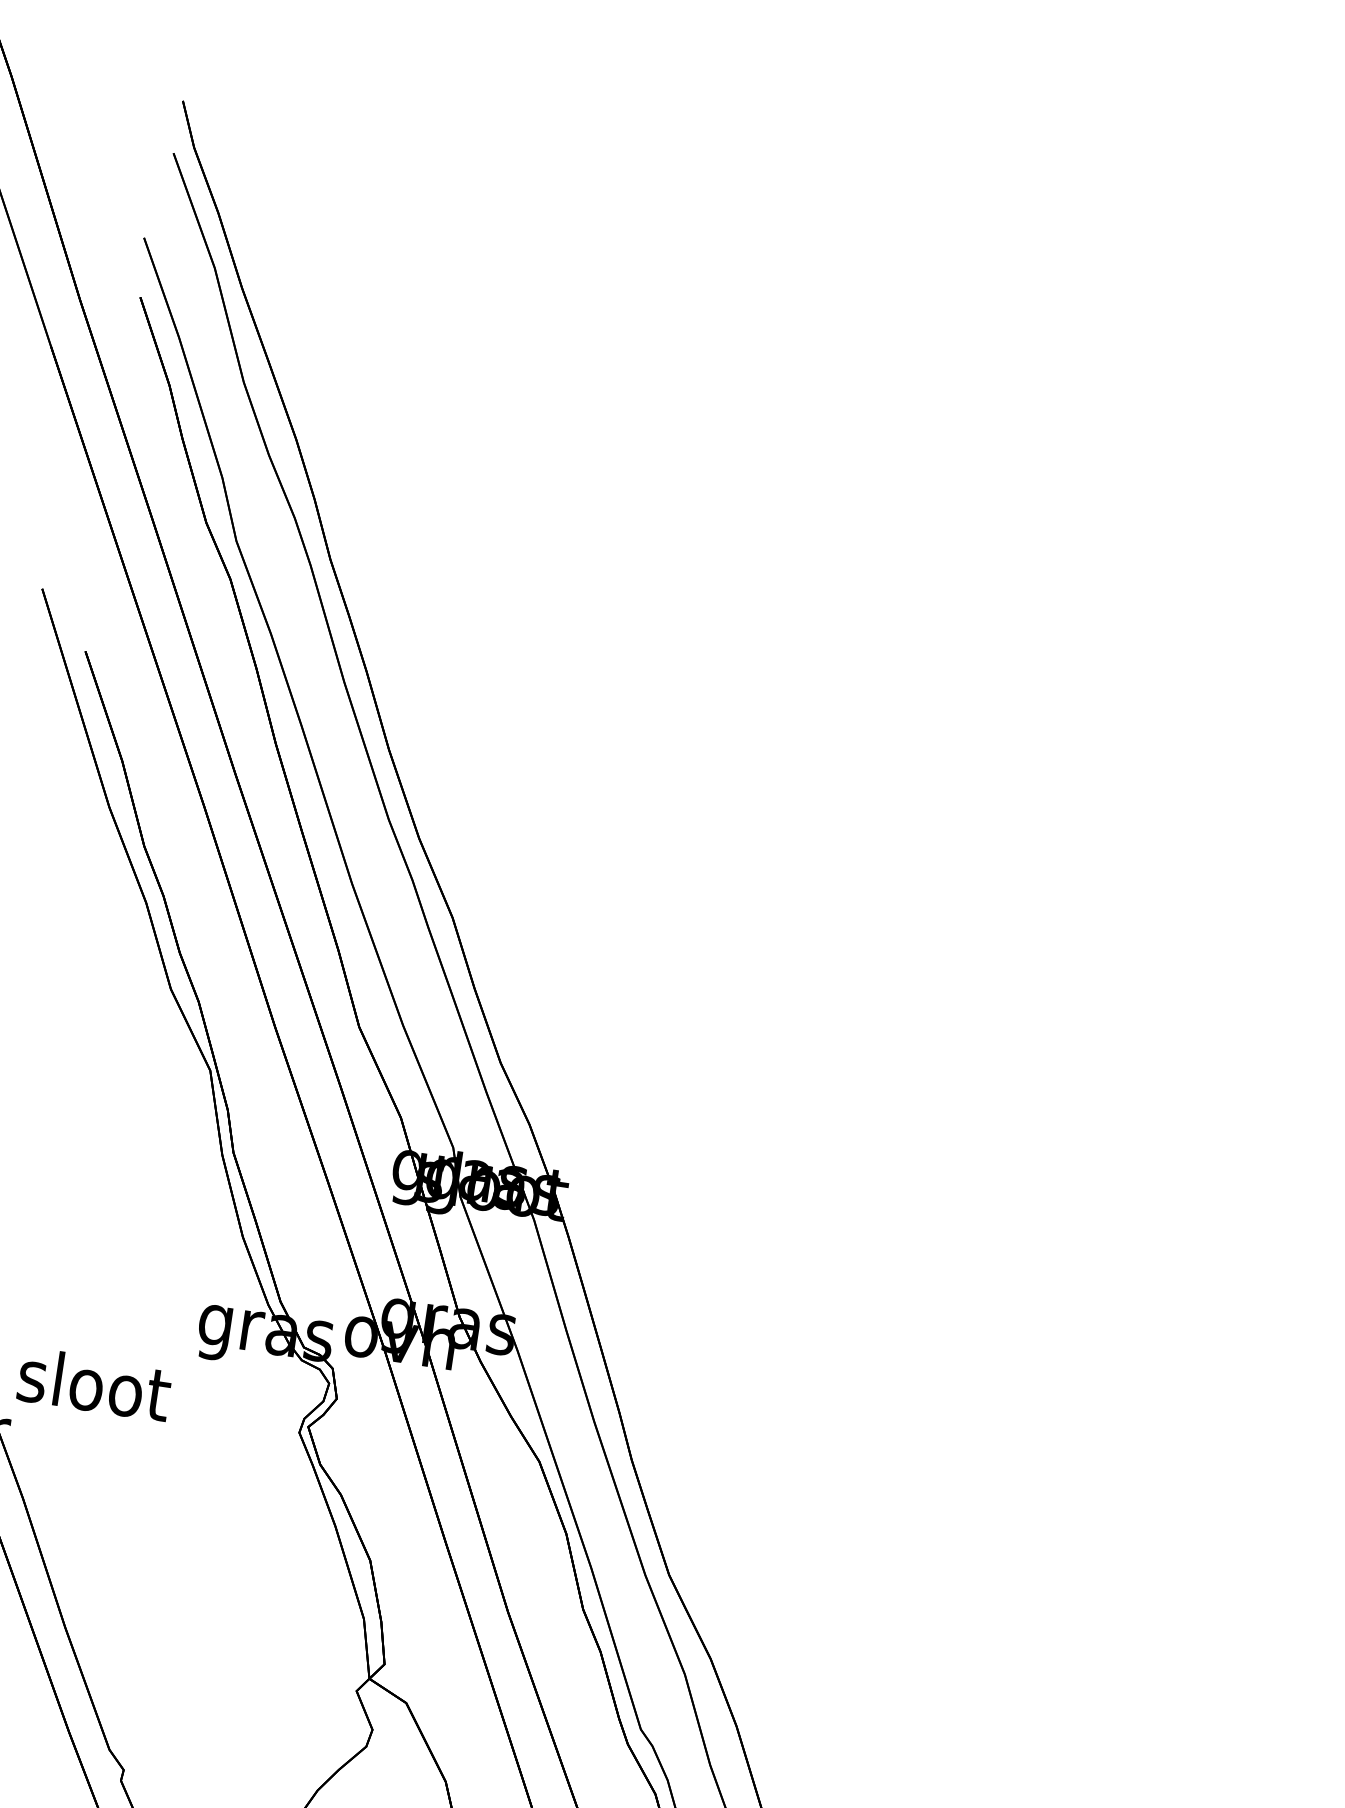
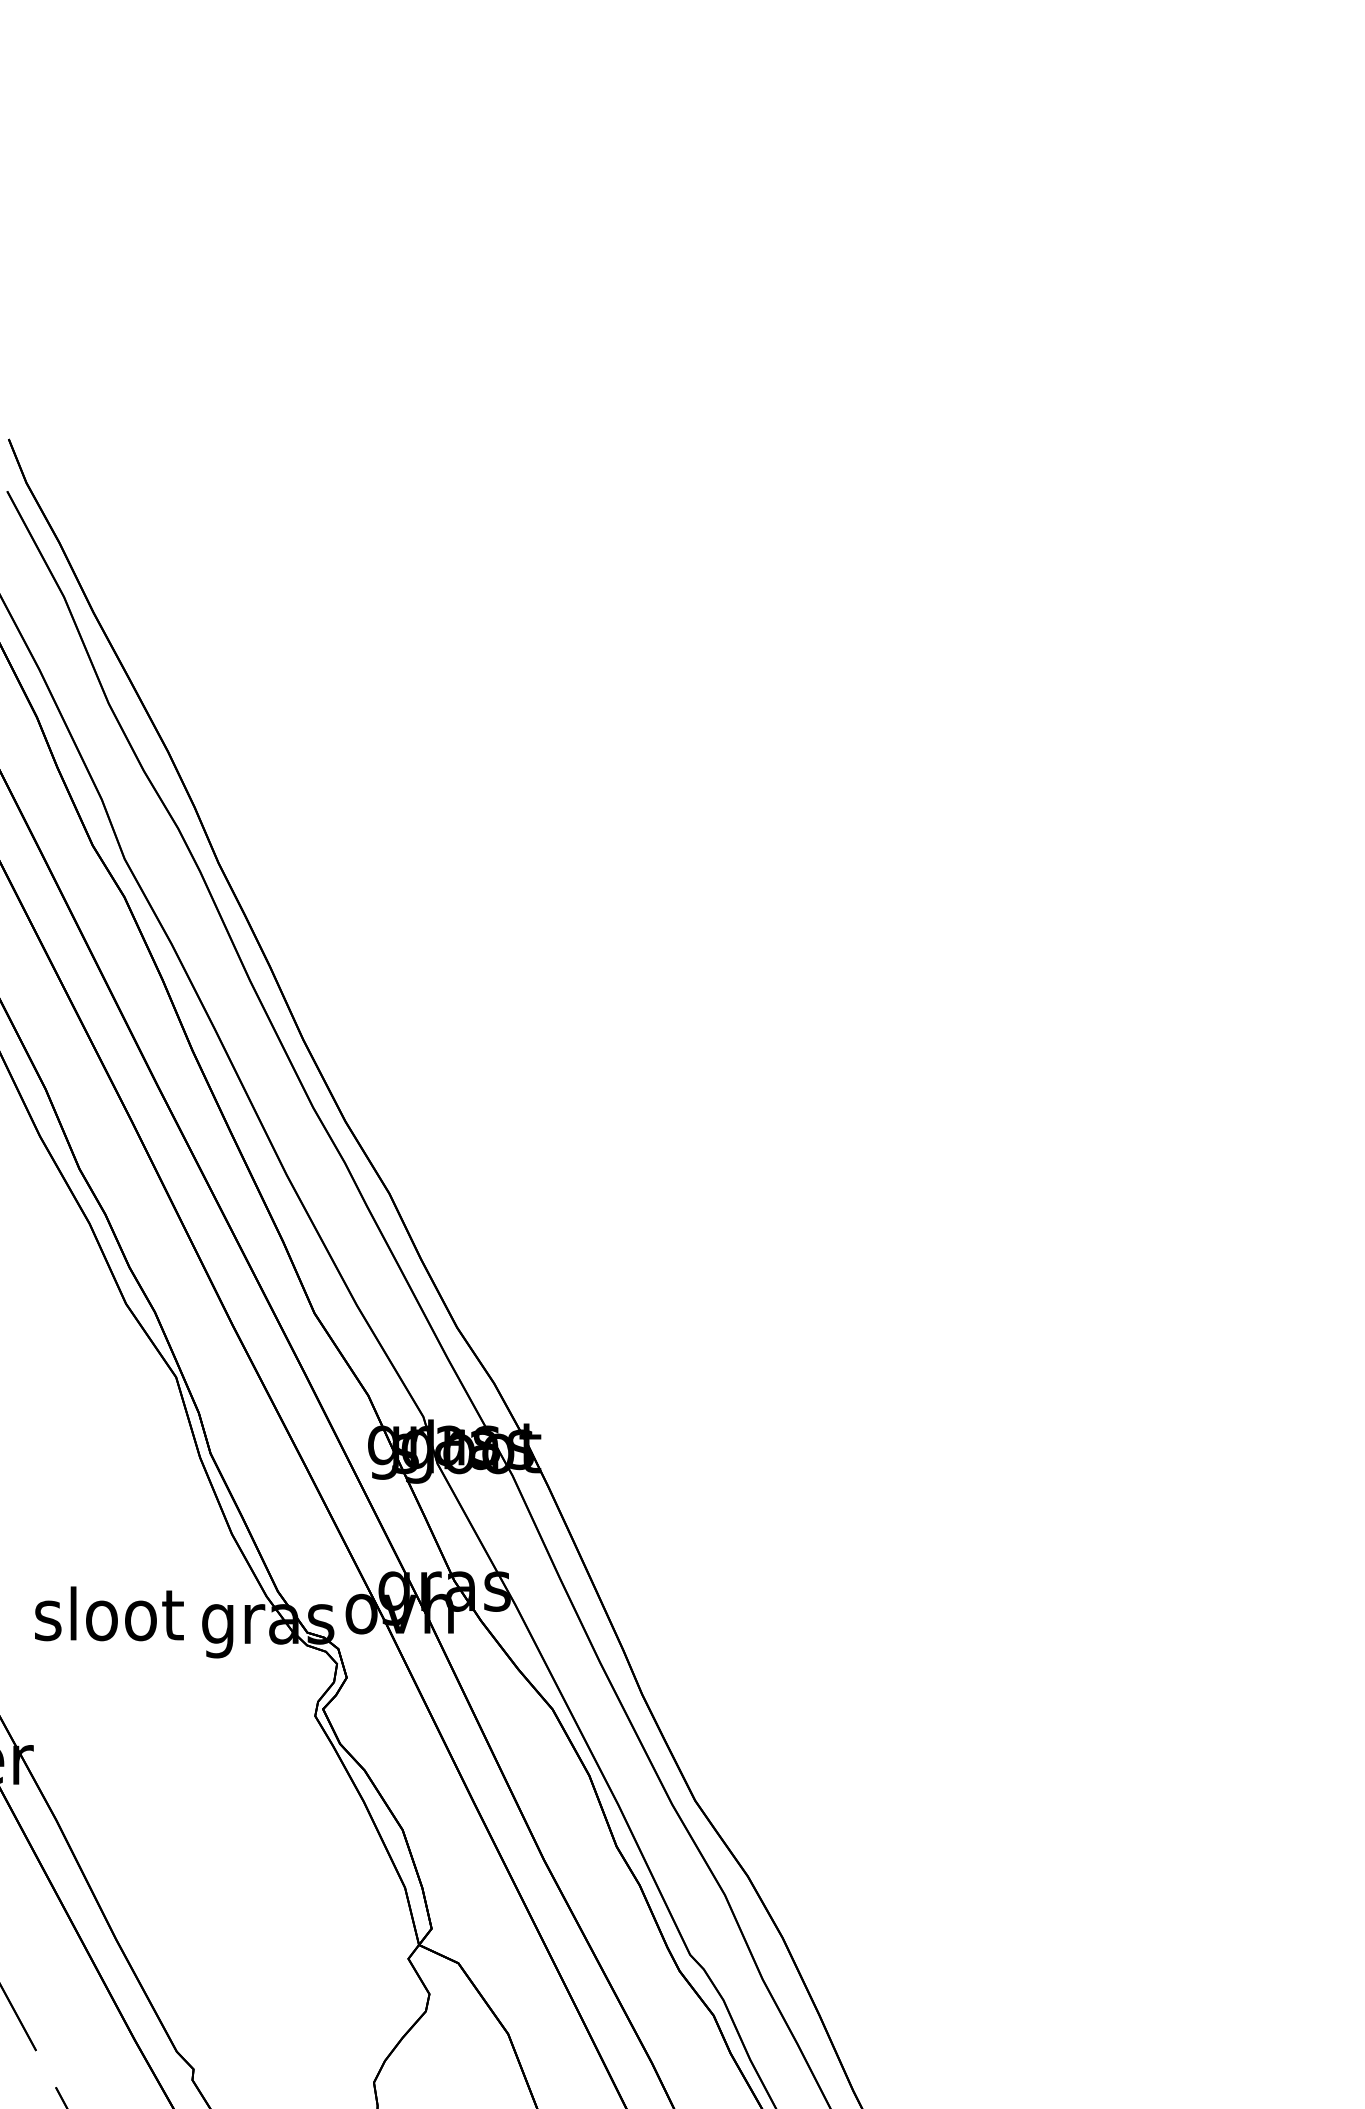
text: (94, 1384) -> (109, 1613), moved

